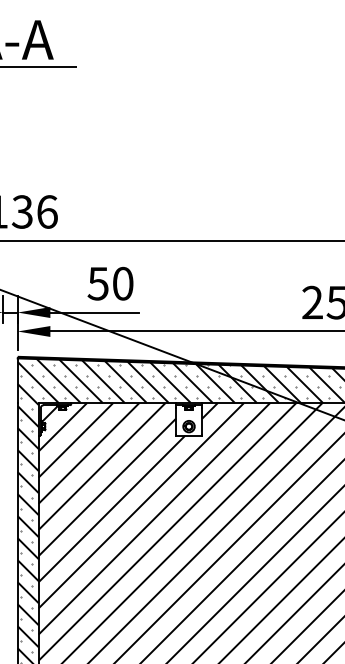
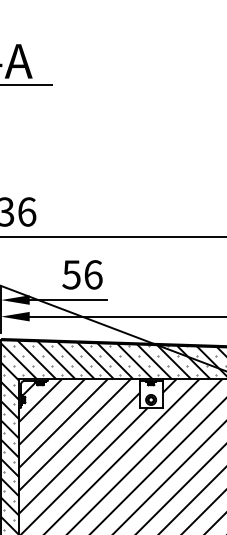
text: (123, 283) -> (93, 274), 50 -> 56

